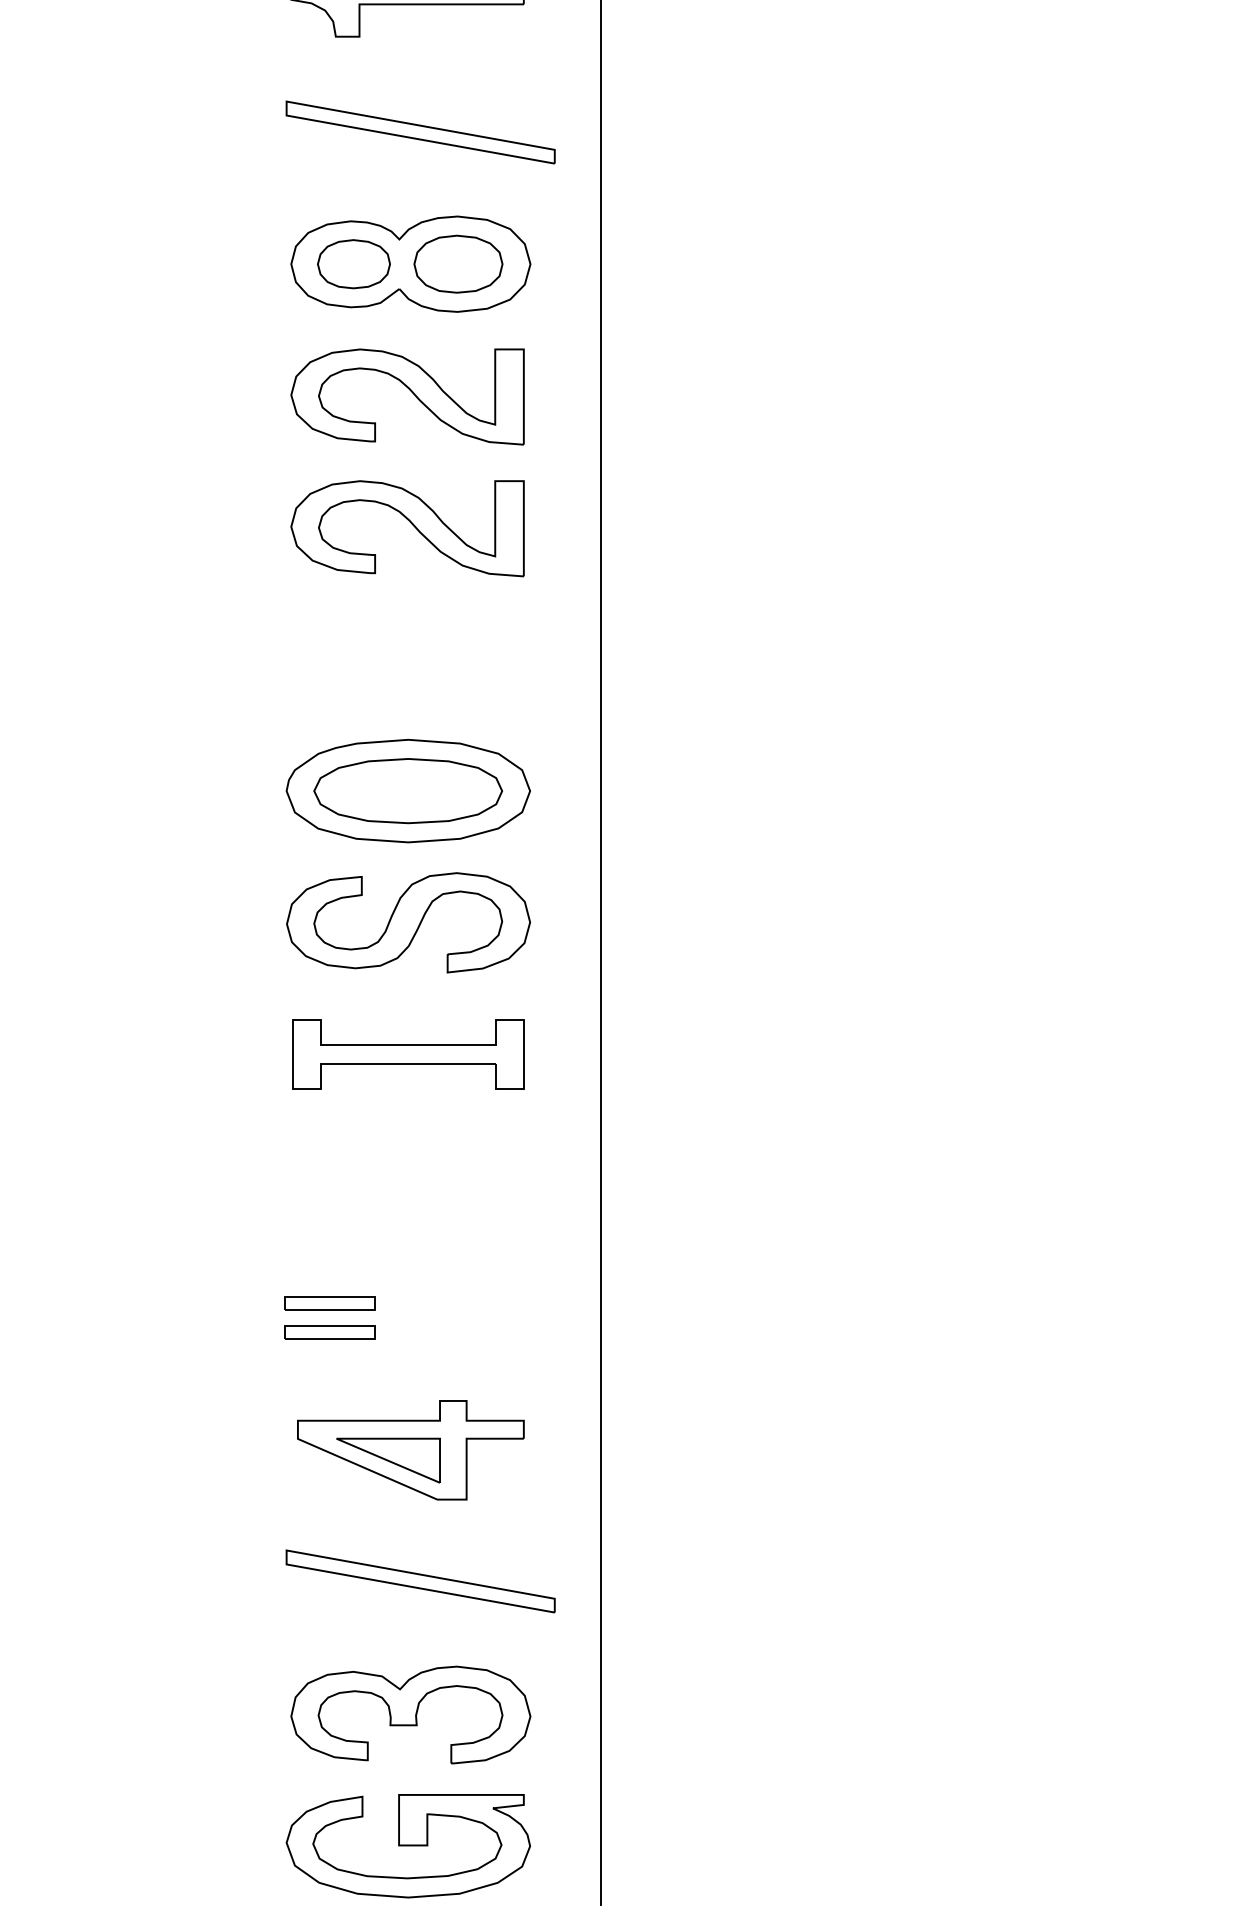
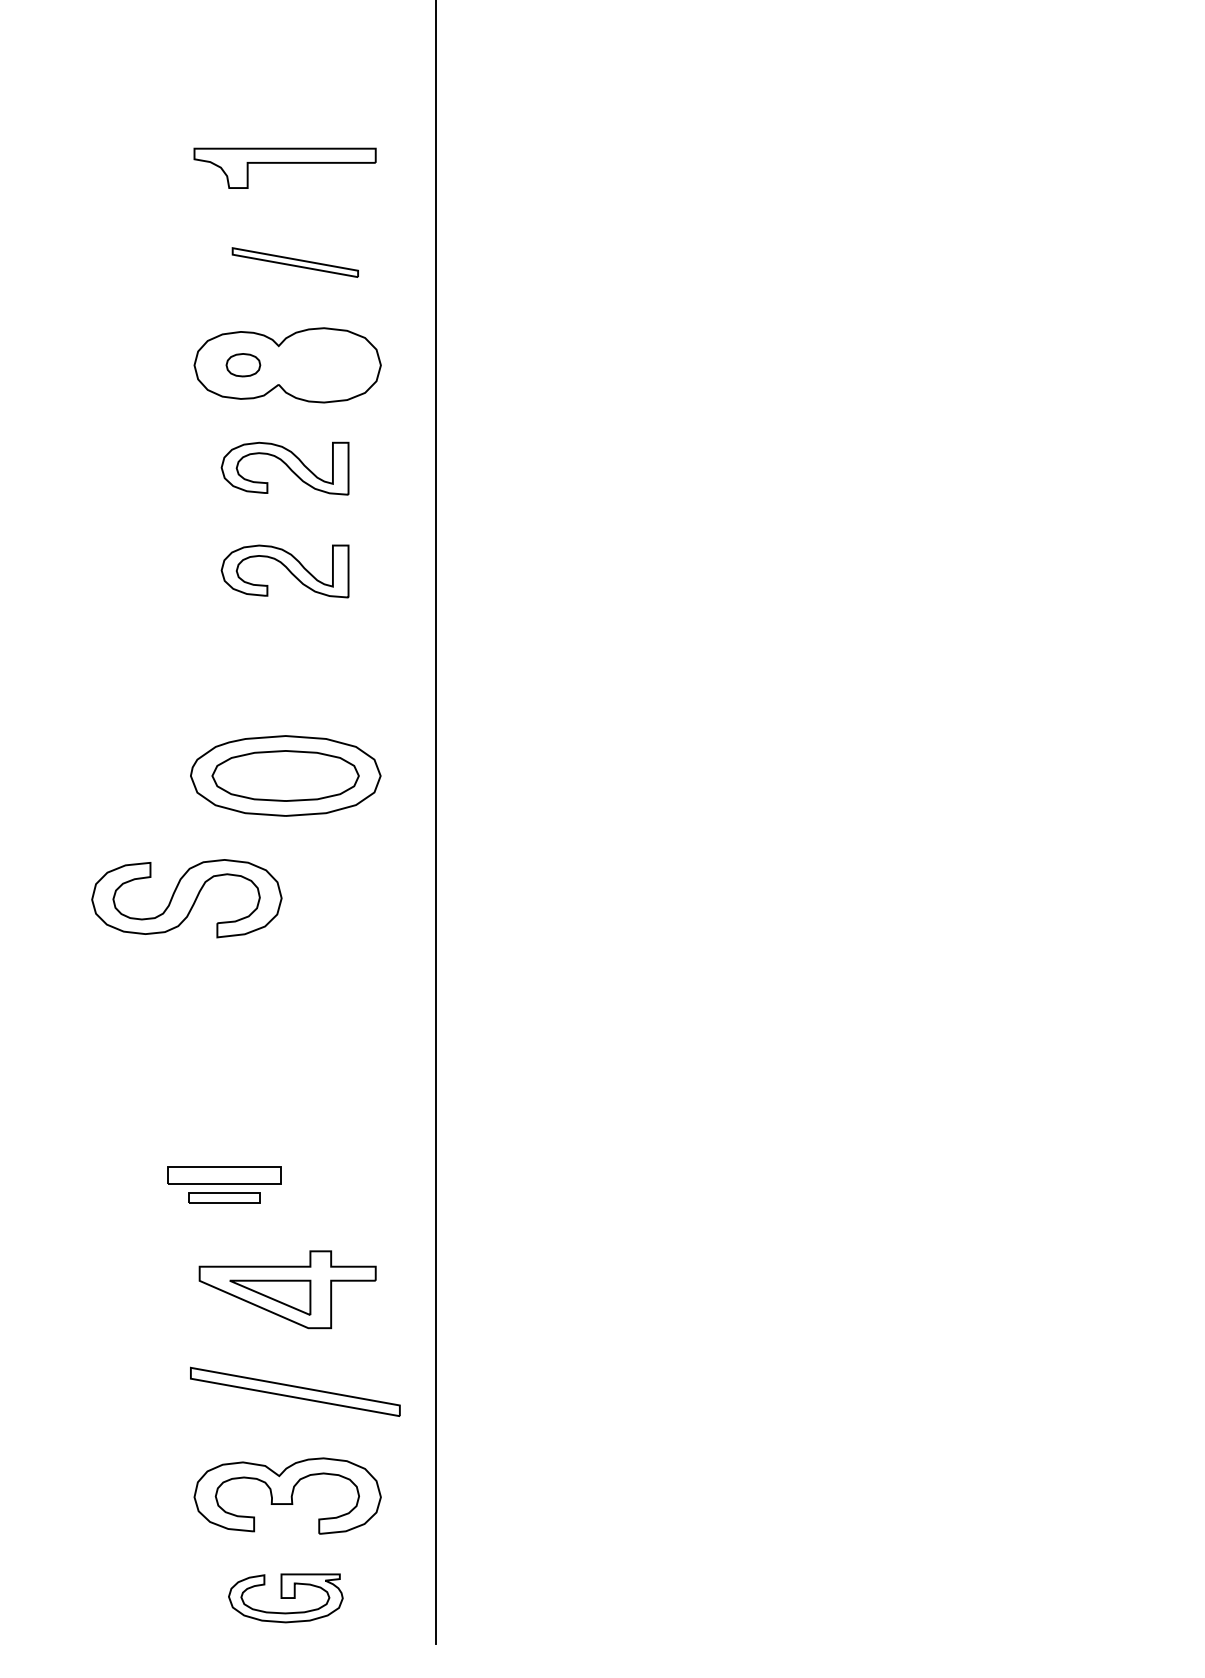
part: (420, 132) -> (295, 262), size x0.6
part: (354, 263) -> (243, 364), size x0.6
part: (458, 264) -> (324, 365), removed
part: (406, 396) -> (284, 468), size x0.7
part: (406, 528) -> (284, 571), size x0.7
part: (408, 922) -> (186, 898), moved
part: (408, 1053) -> (285, 980), removed
part: (329, 1303) -> (224, 1175), size x1.6
part: (408, 1846) -> (285, 1598), size x0.6

